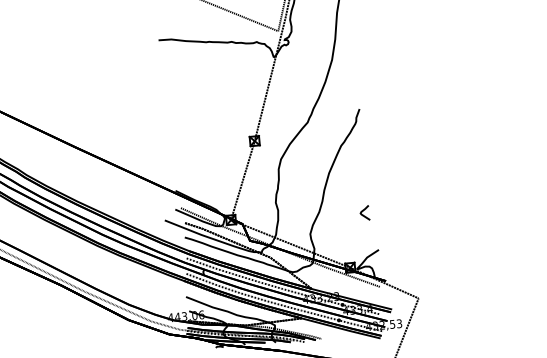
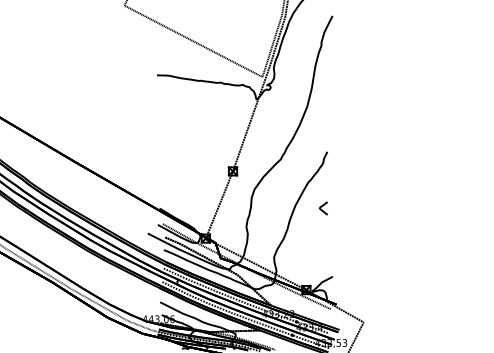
curve: (362, 213) -> (321, 208), moved

